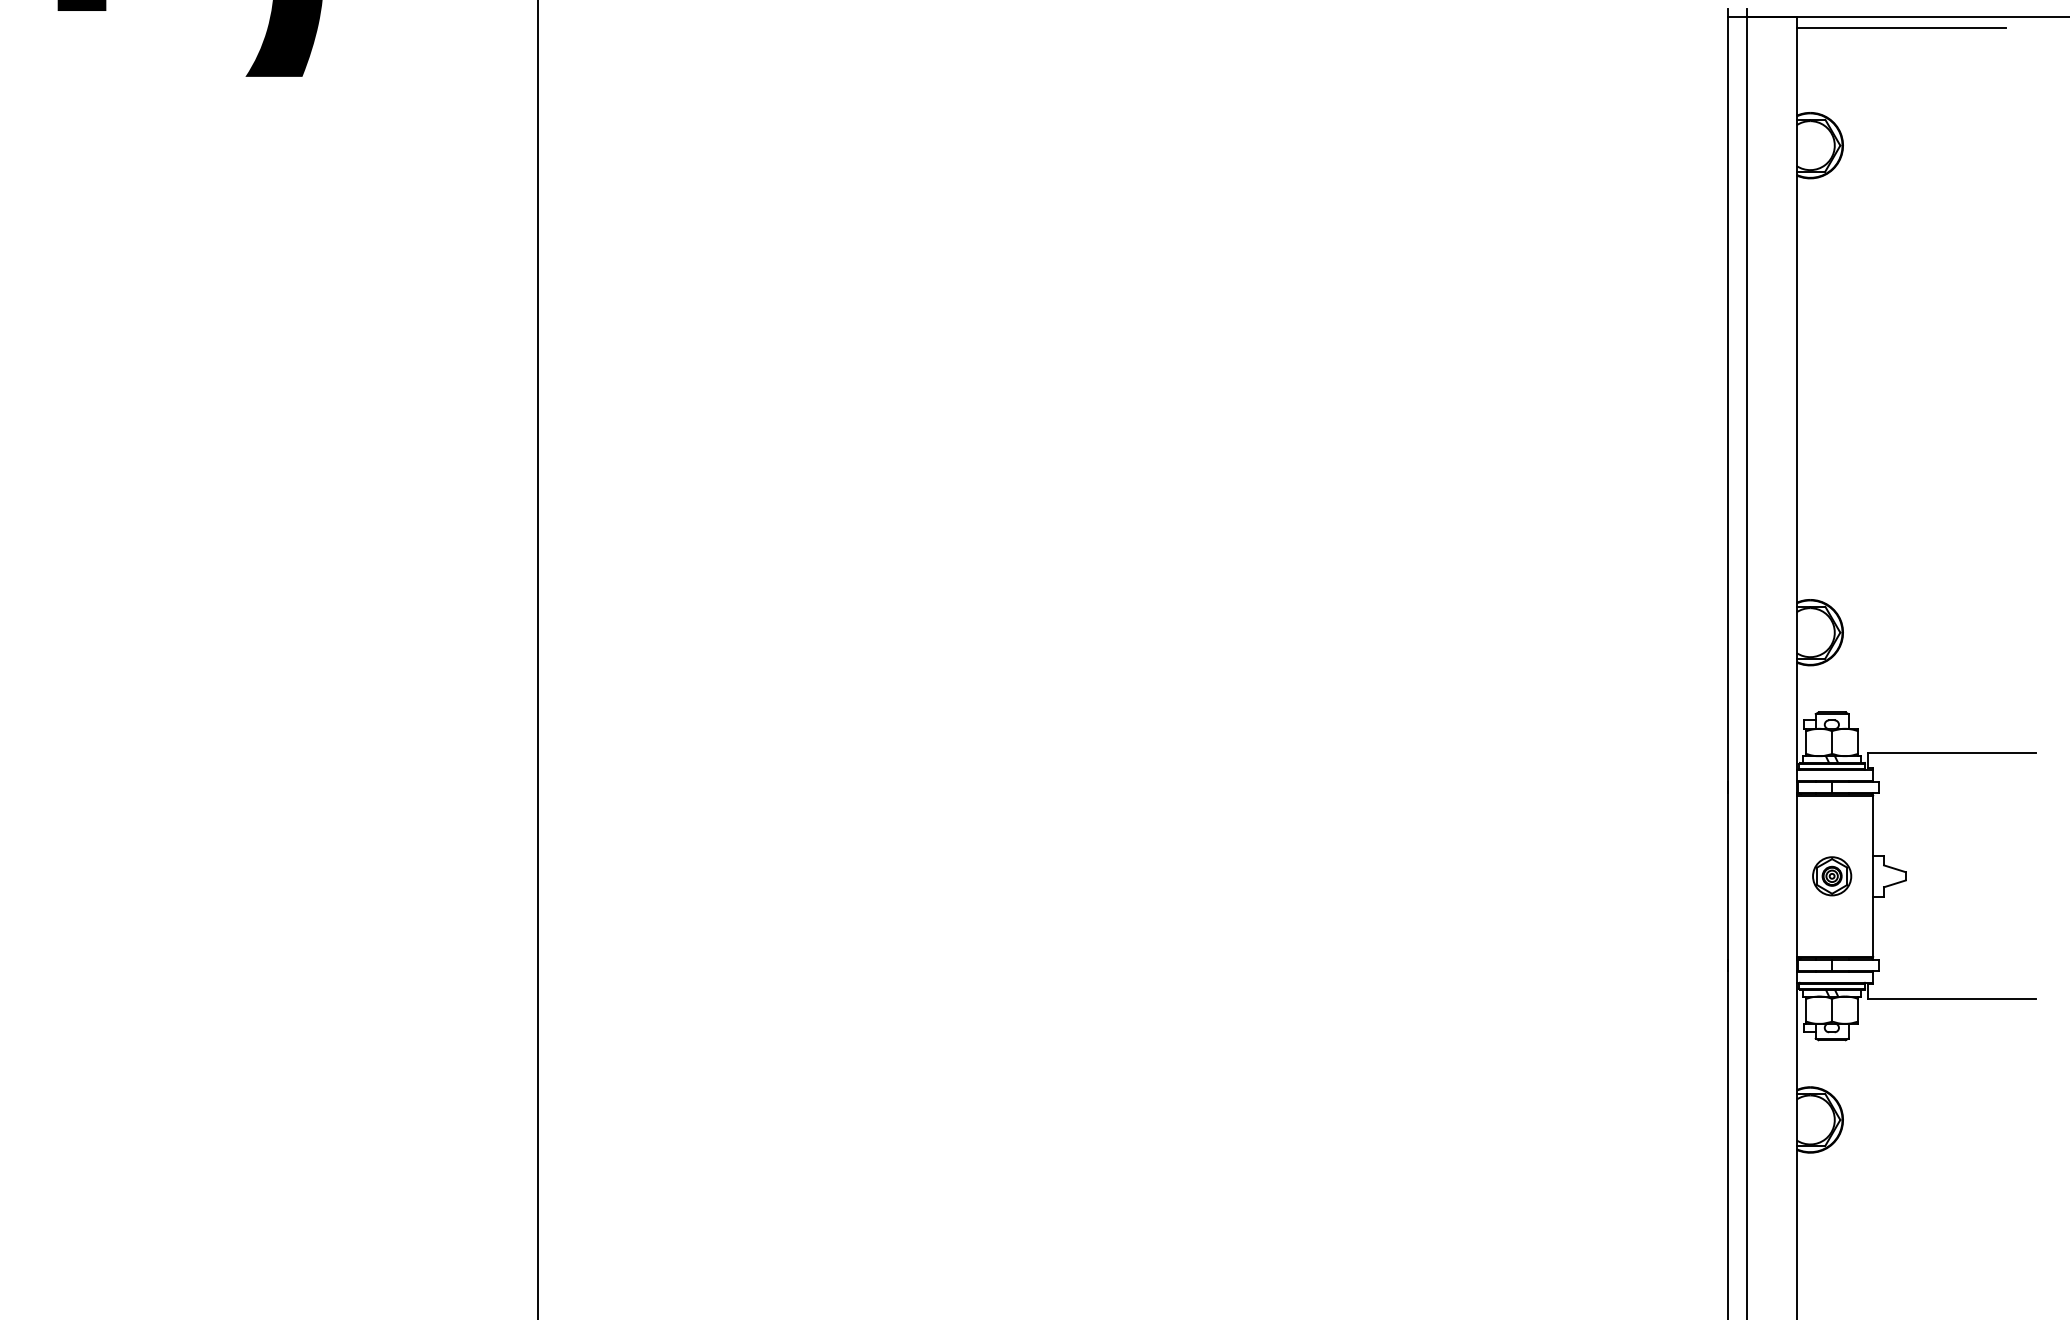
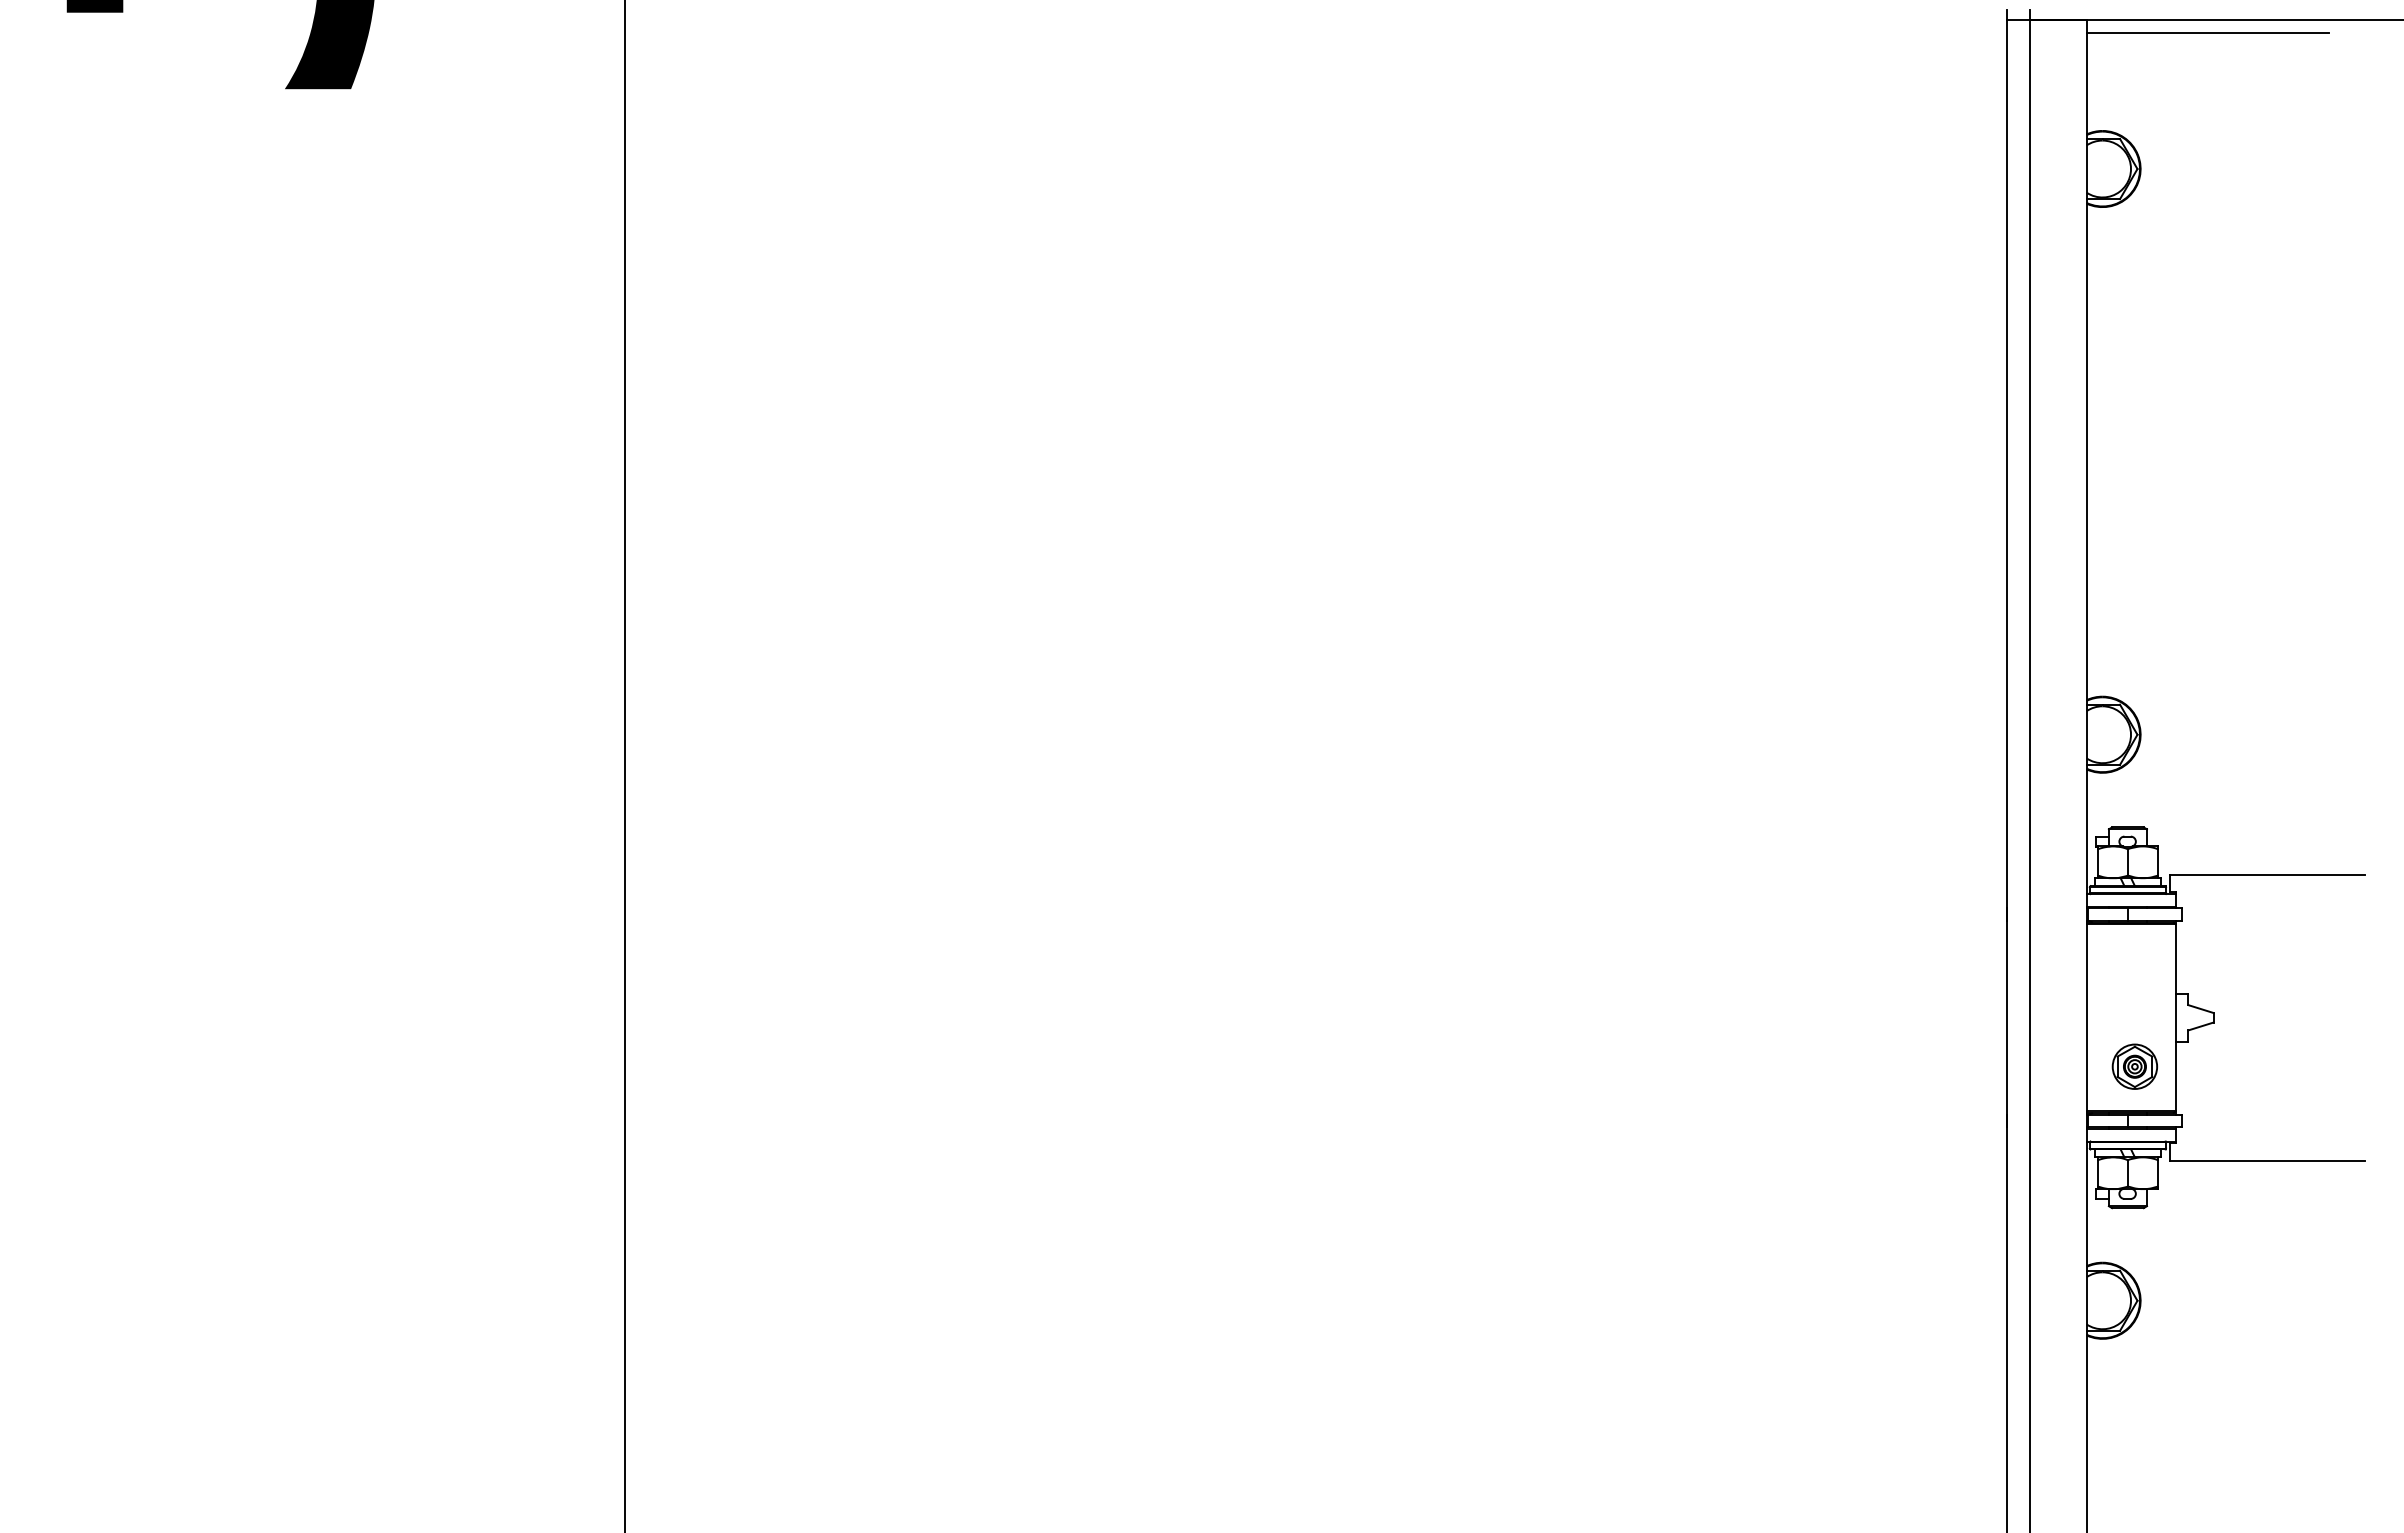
part: (1831, 876) -> (2134, 1066), moved

